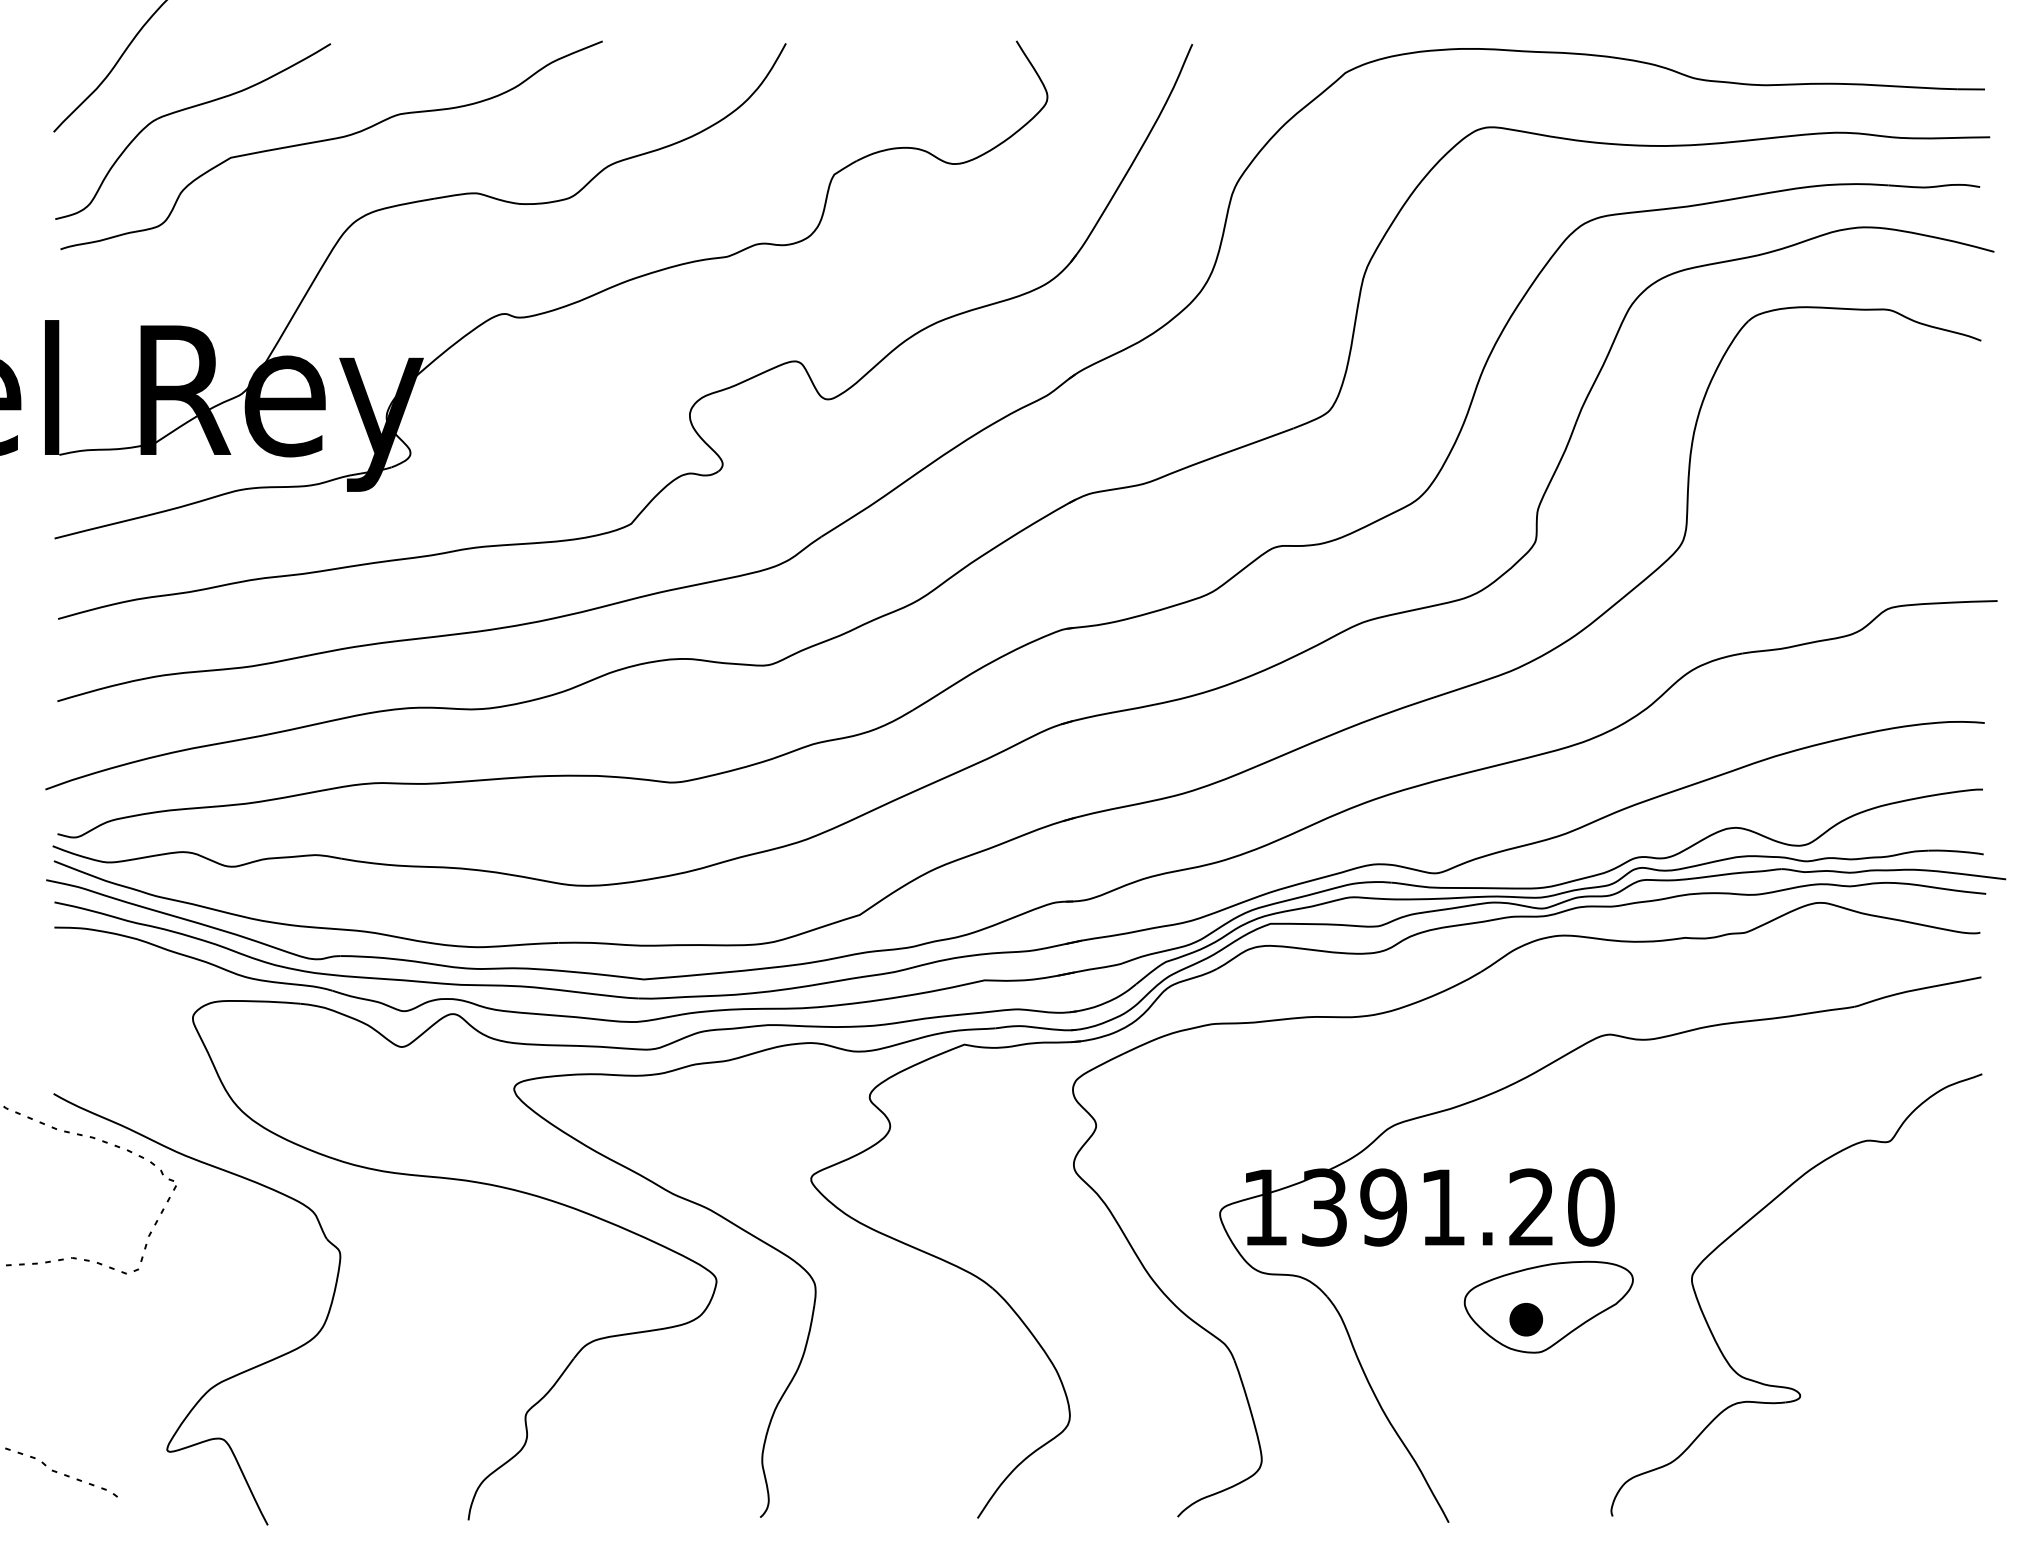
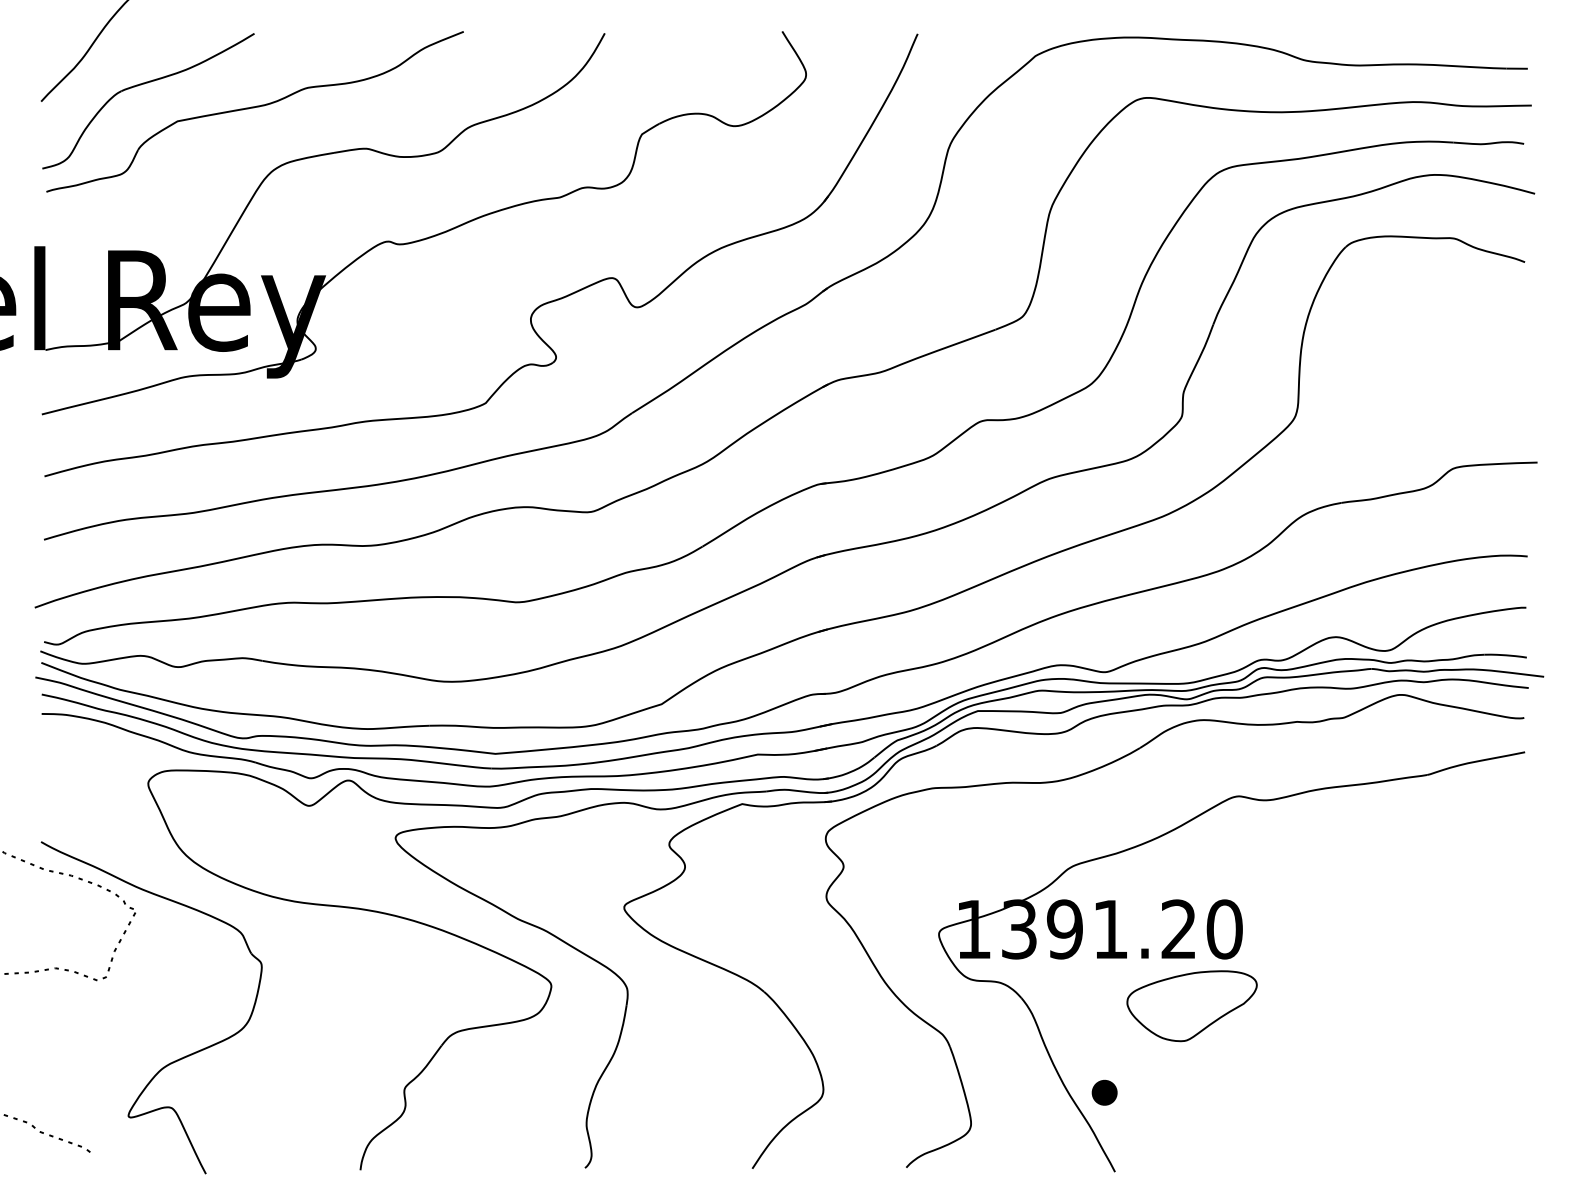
part: (1741, 1228) -> (1340, 945), removed
part: (1525, 1319) -> (1104, 1092), moved

